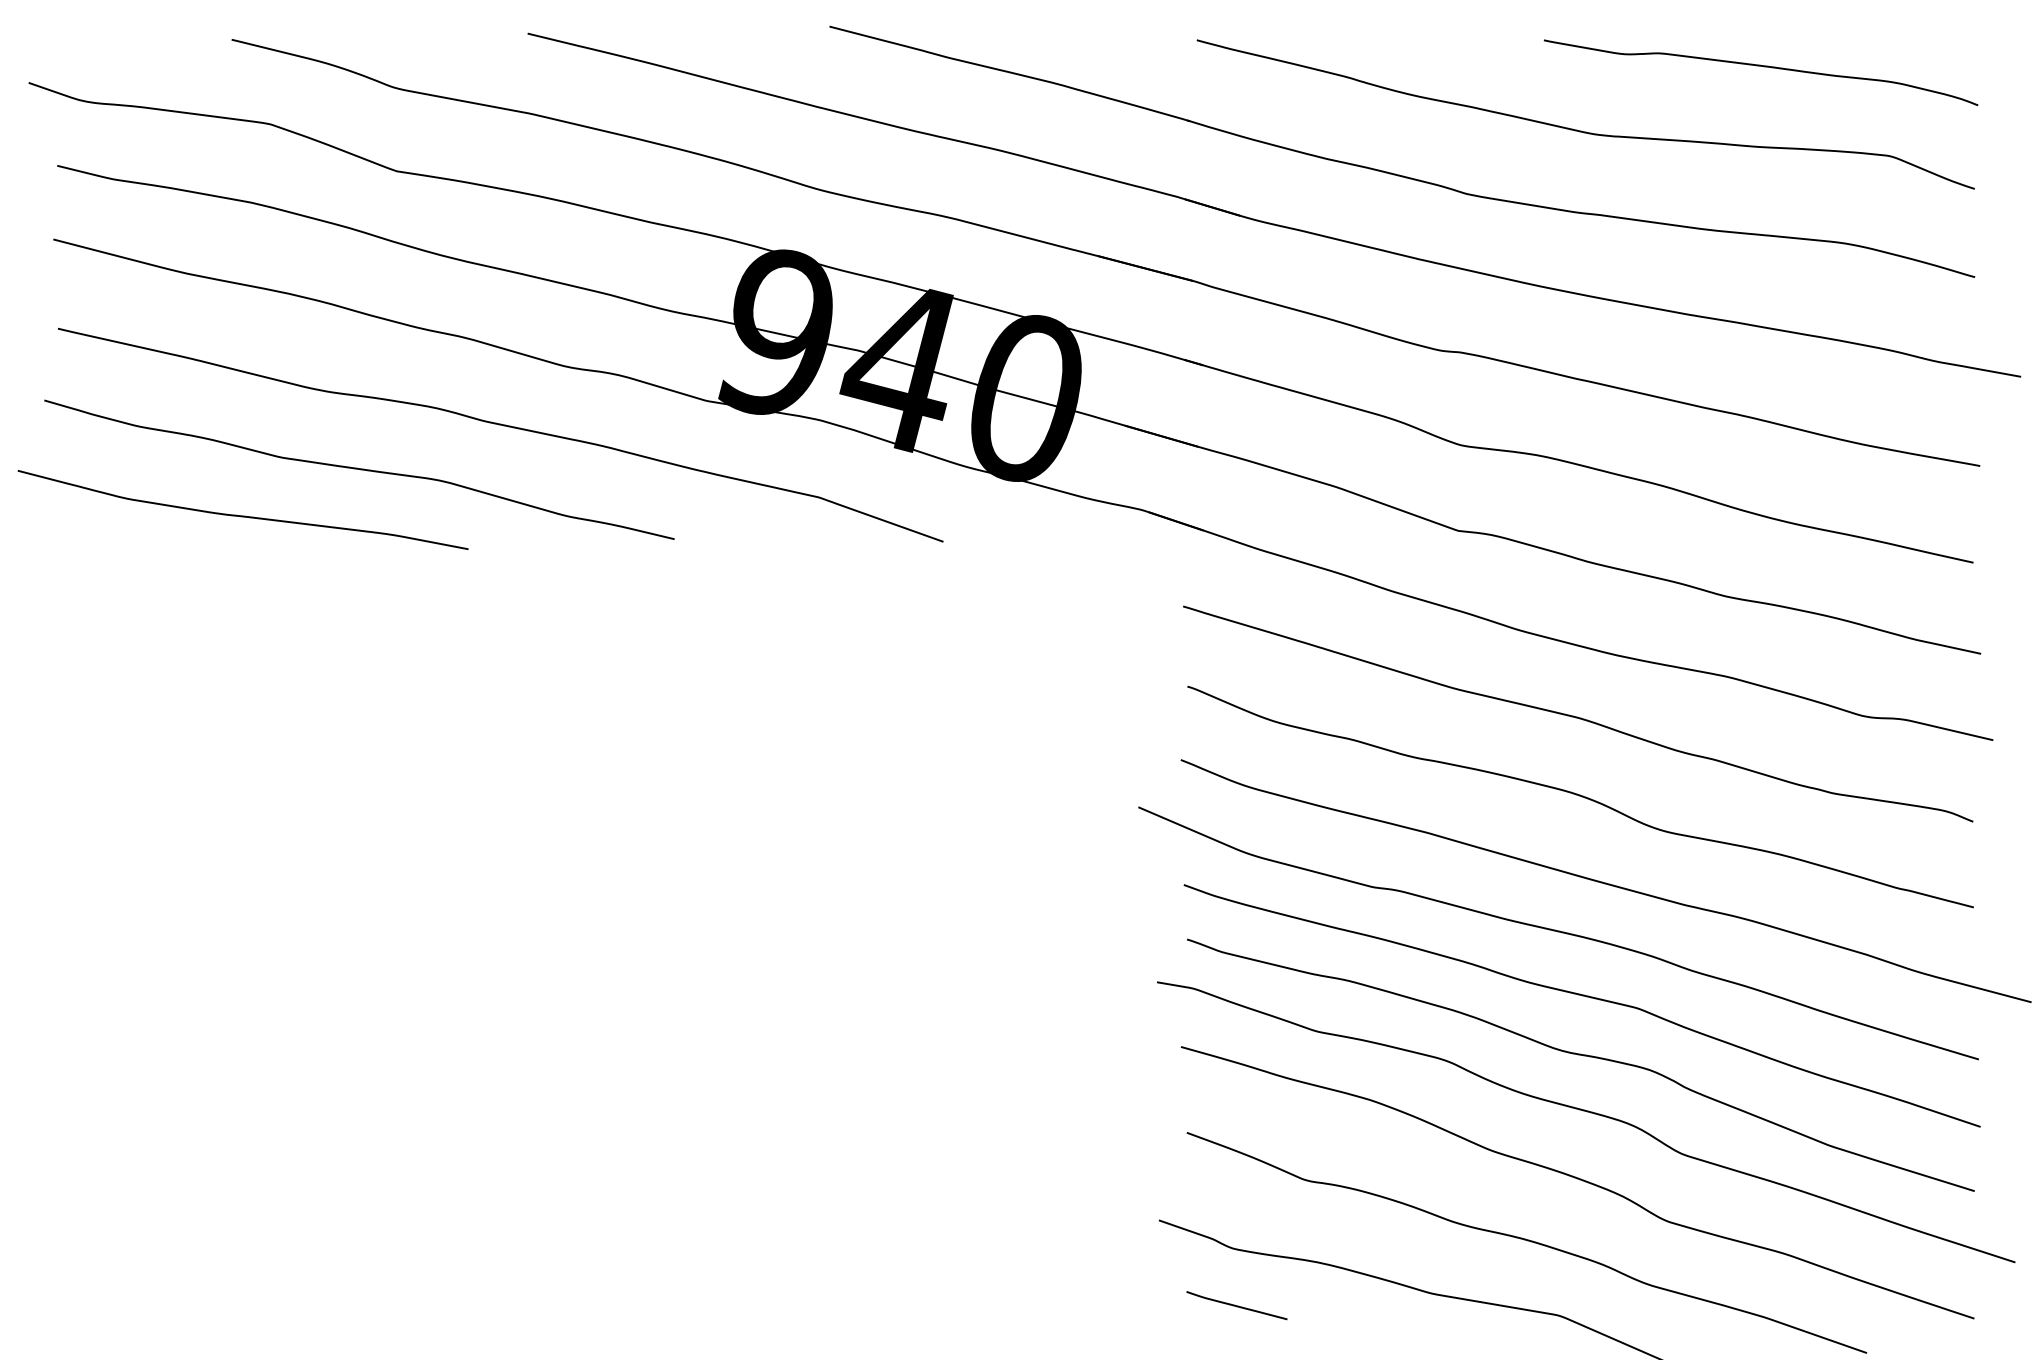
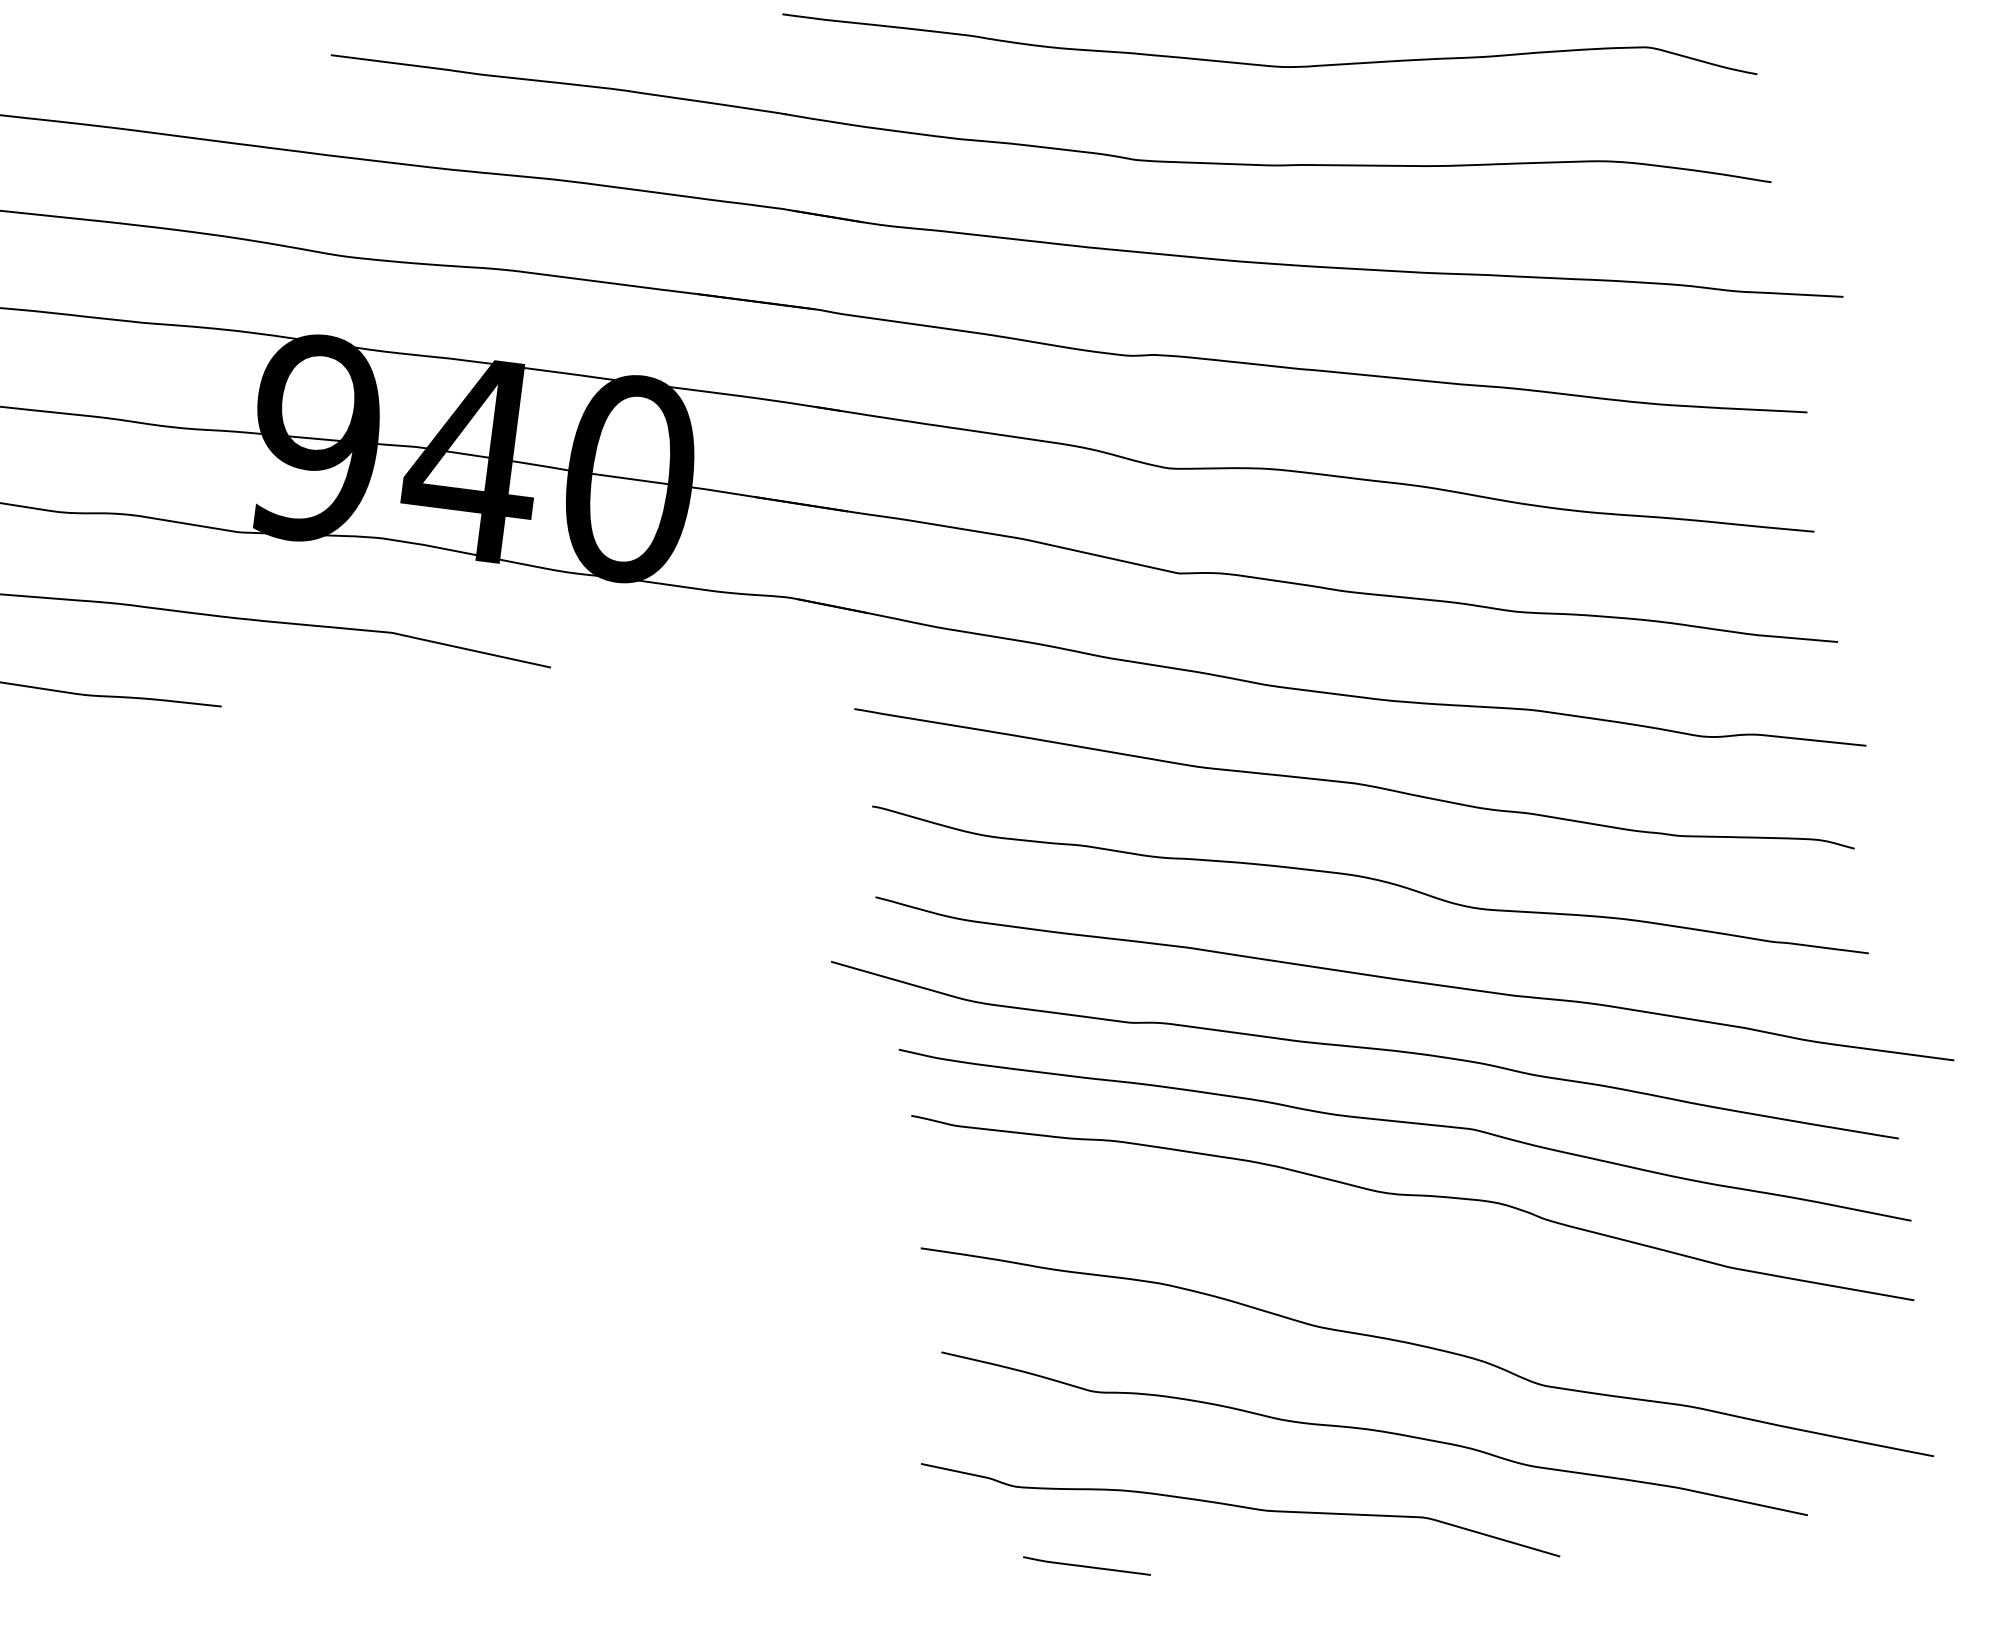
curve: (1590, 1113) -> (1432, 1265), removed
curve: (1236, 1305) -> (1086, 1565), moved

